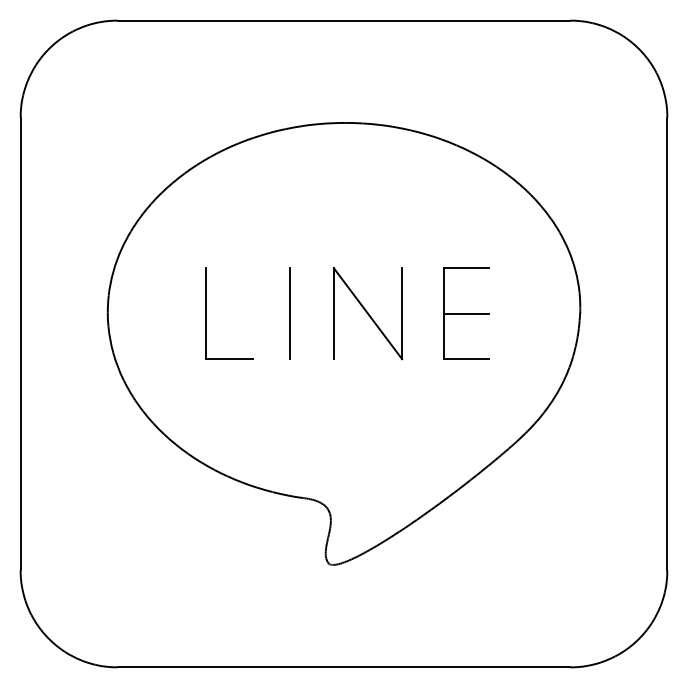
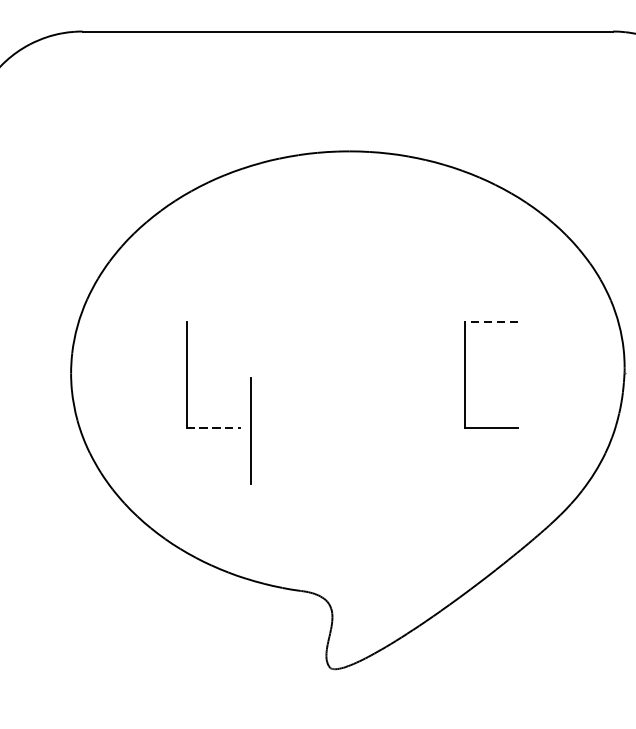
line: (466, 268) -> (491, 321), solid -> dashed
line: (289, 313) -> (251, 430), moved
part: (367, 313) -> (375, 374), removed
line: (467, 313) -> (492, 374), removed
line: (230, 359) -> (214, 428), solid -> dashed

